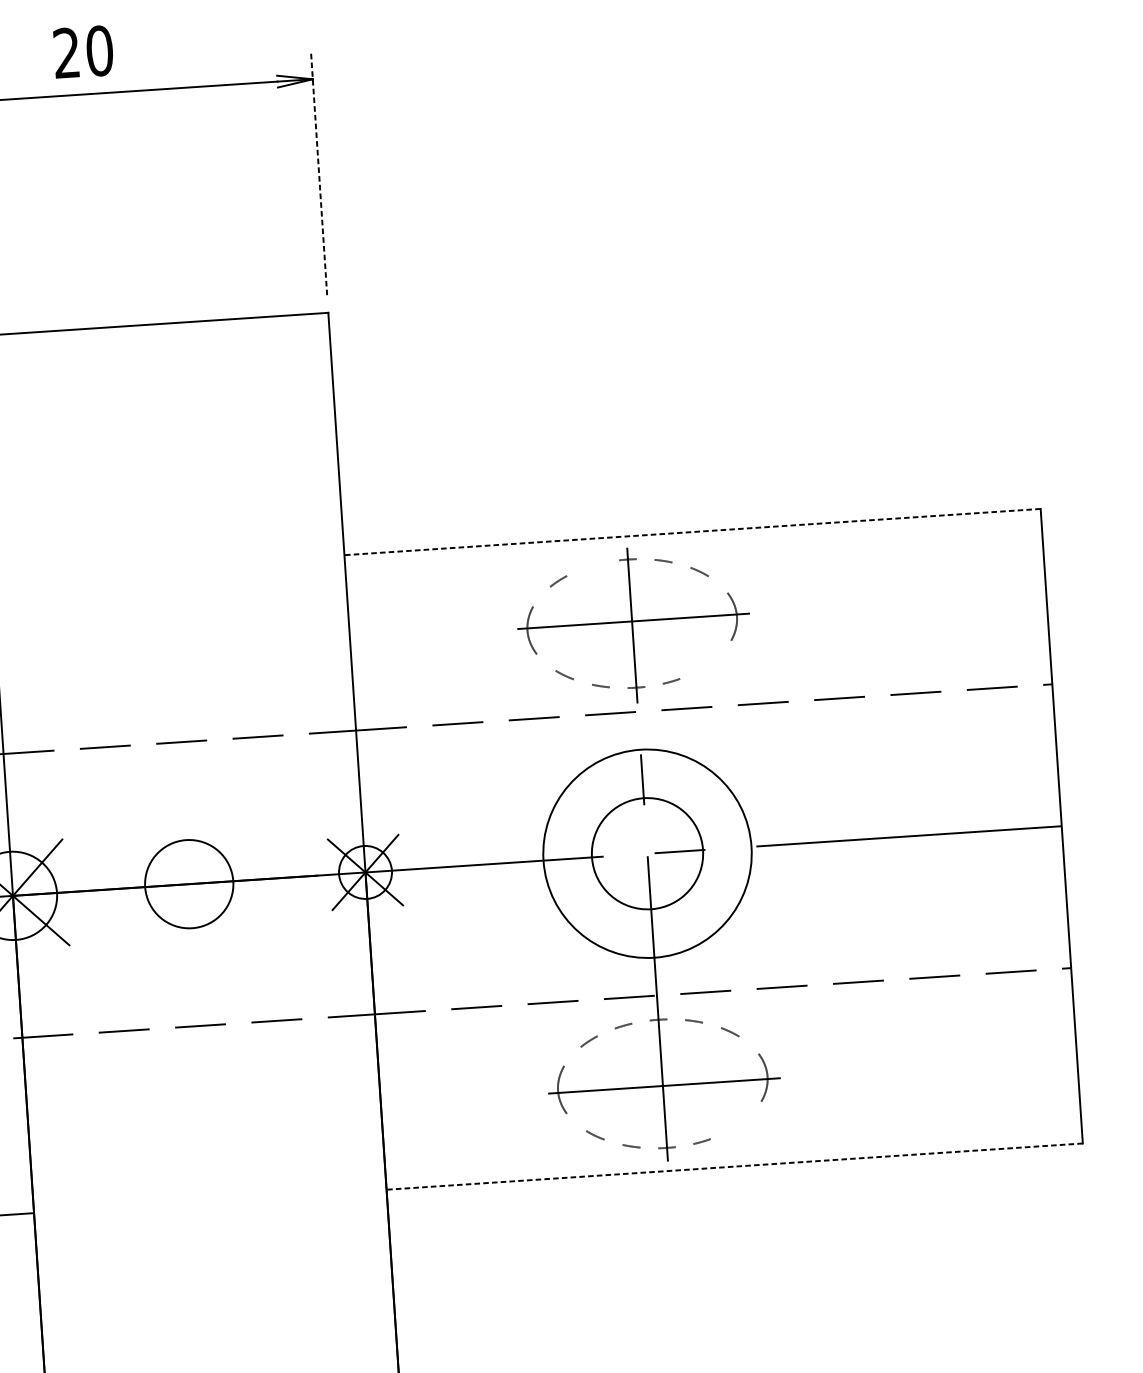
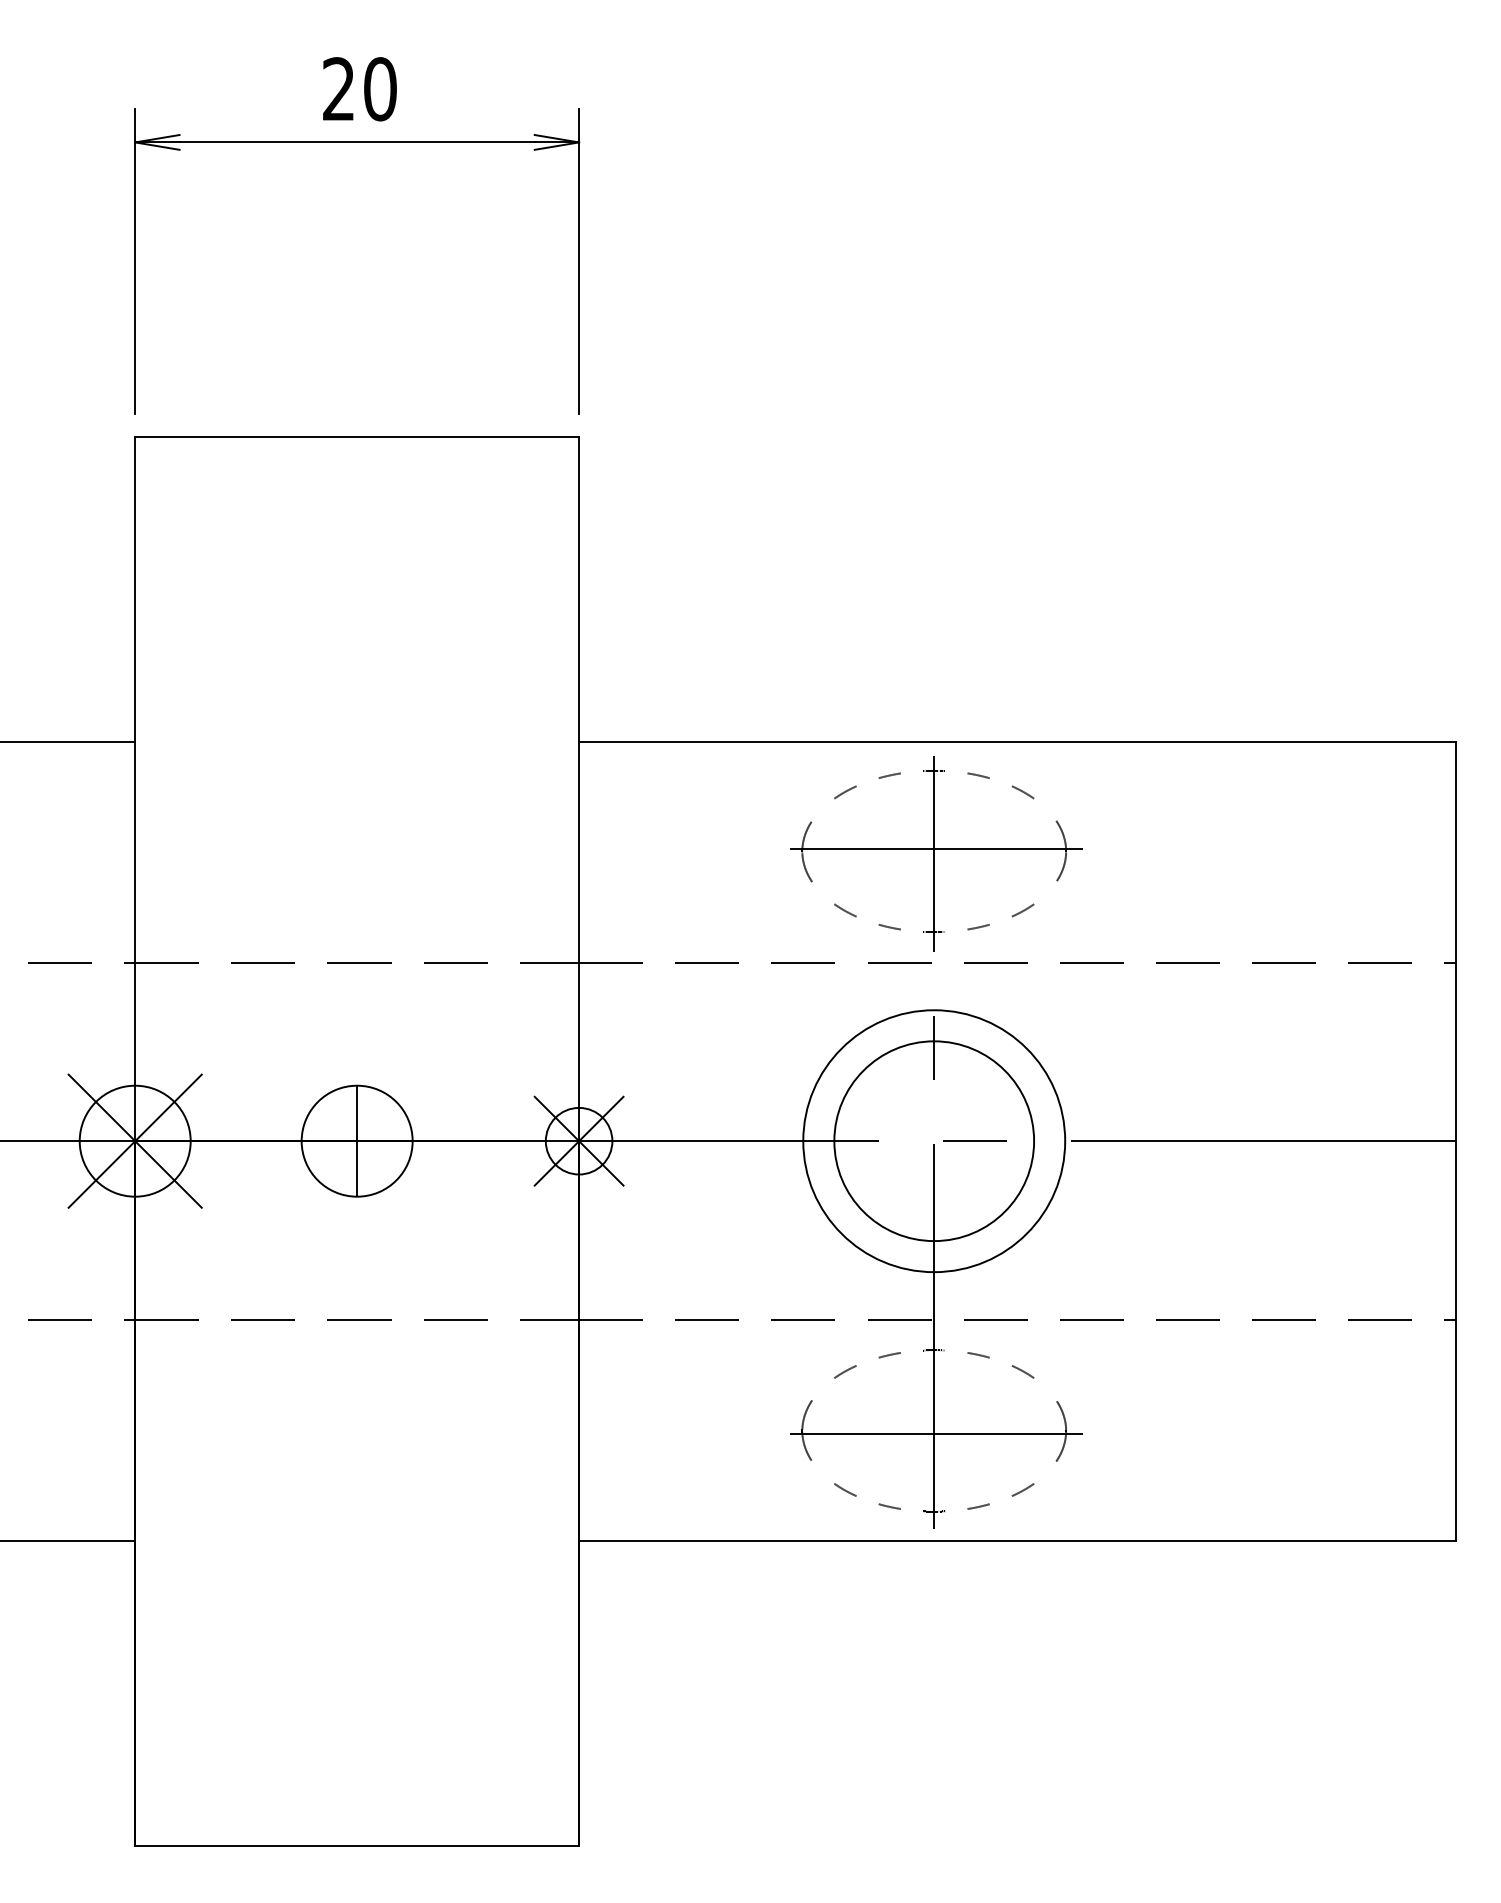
text: (83, 52) -> (359, 89), moved
line: (319, 173) -> (579, 261), dashed -> solid
line: (691, 531) -> (1016, 741), dashed -> solid
line: (592, 565) -> (889, 775), added
line: (705, 665) -> (1022, 910), added
circle: (647, 853) -> (934, 1141), size x1.43
line: (189, 883) -> (357, 1140), added
line: (735, 1125) -> (1022, 1489), added
line: (733, 1166) -> (1016, 1540), dashed -> solid

